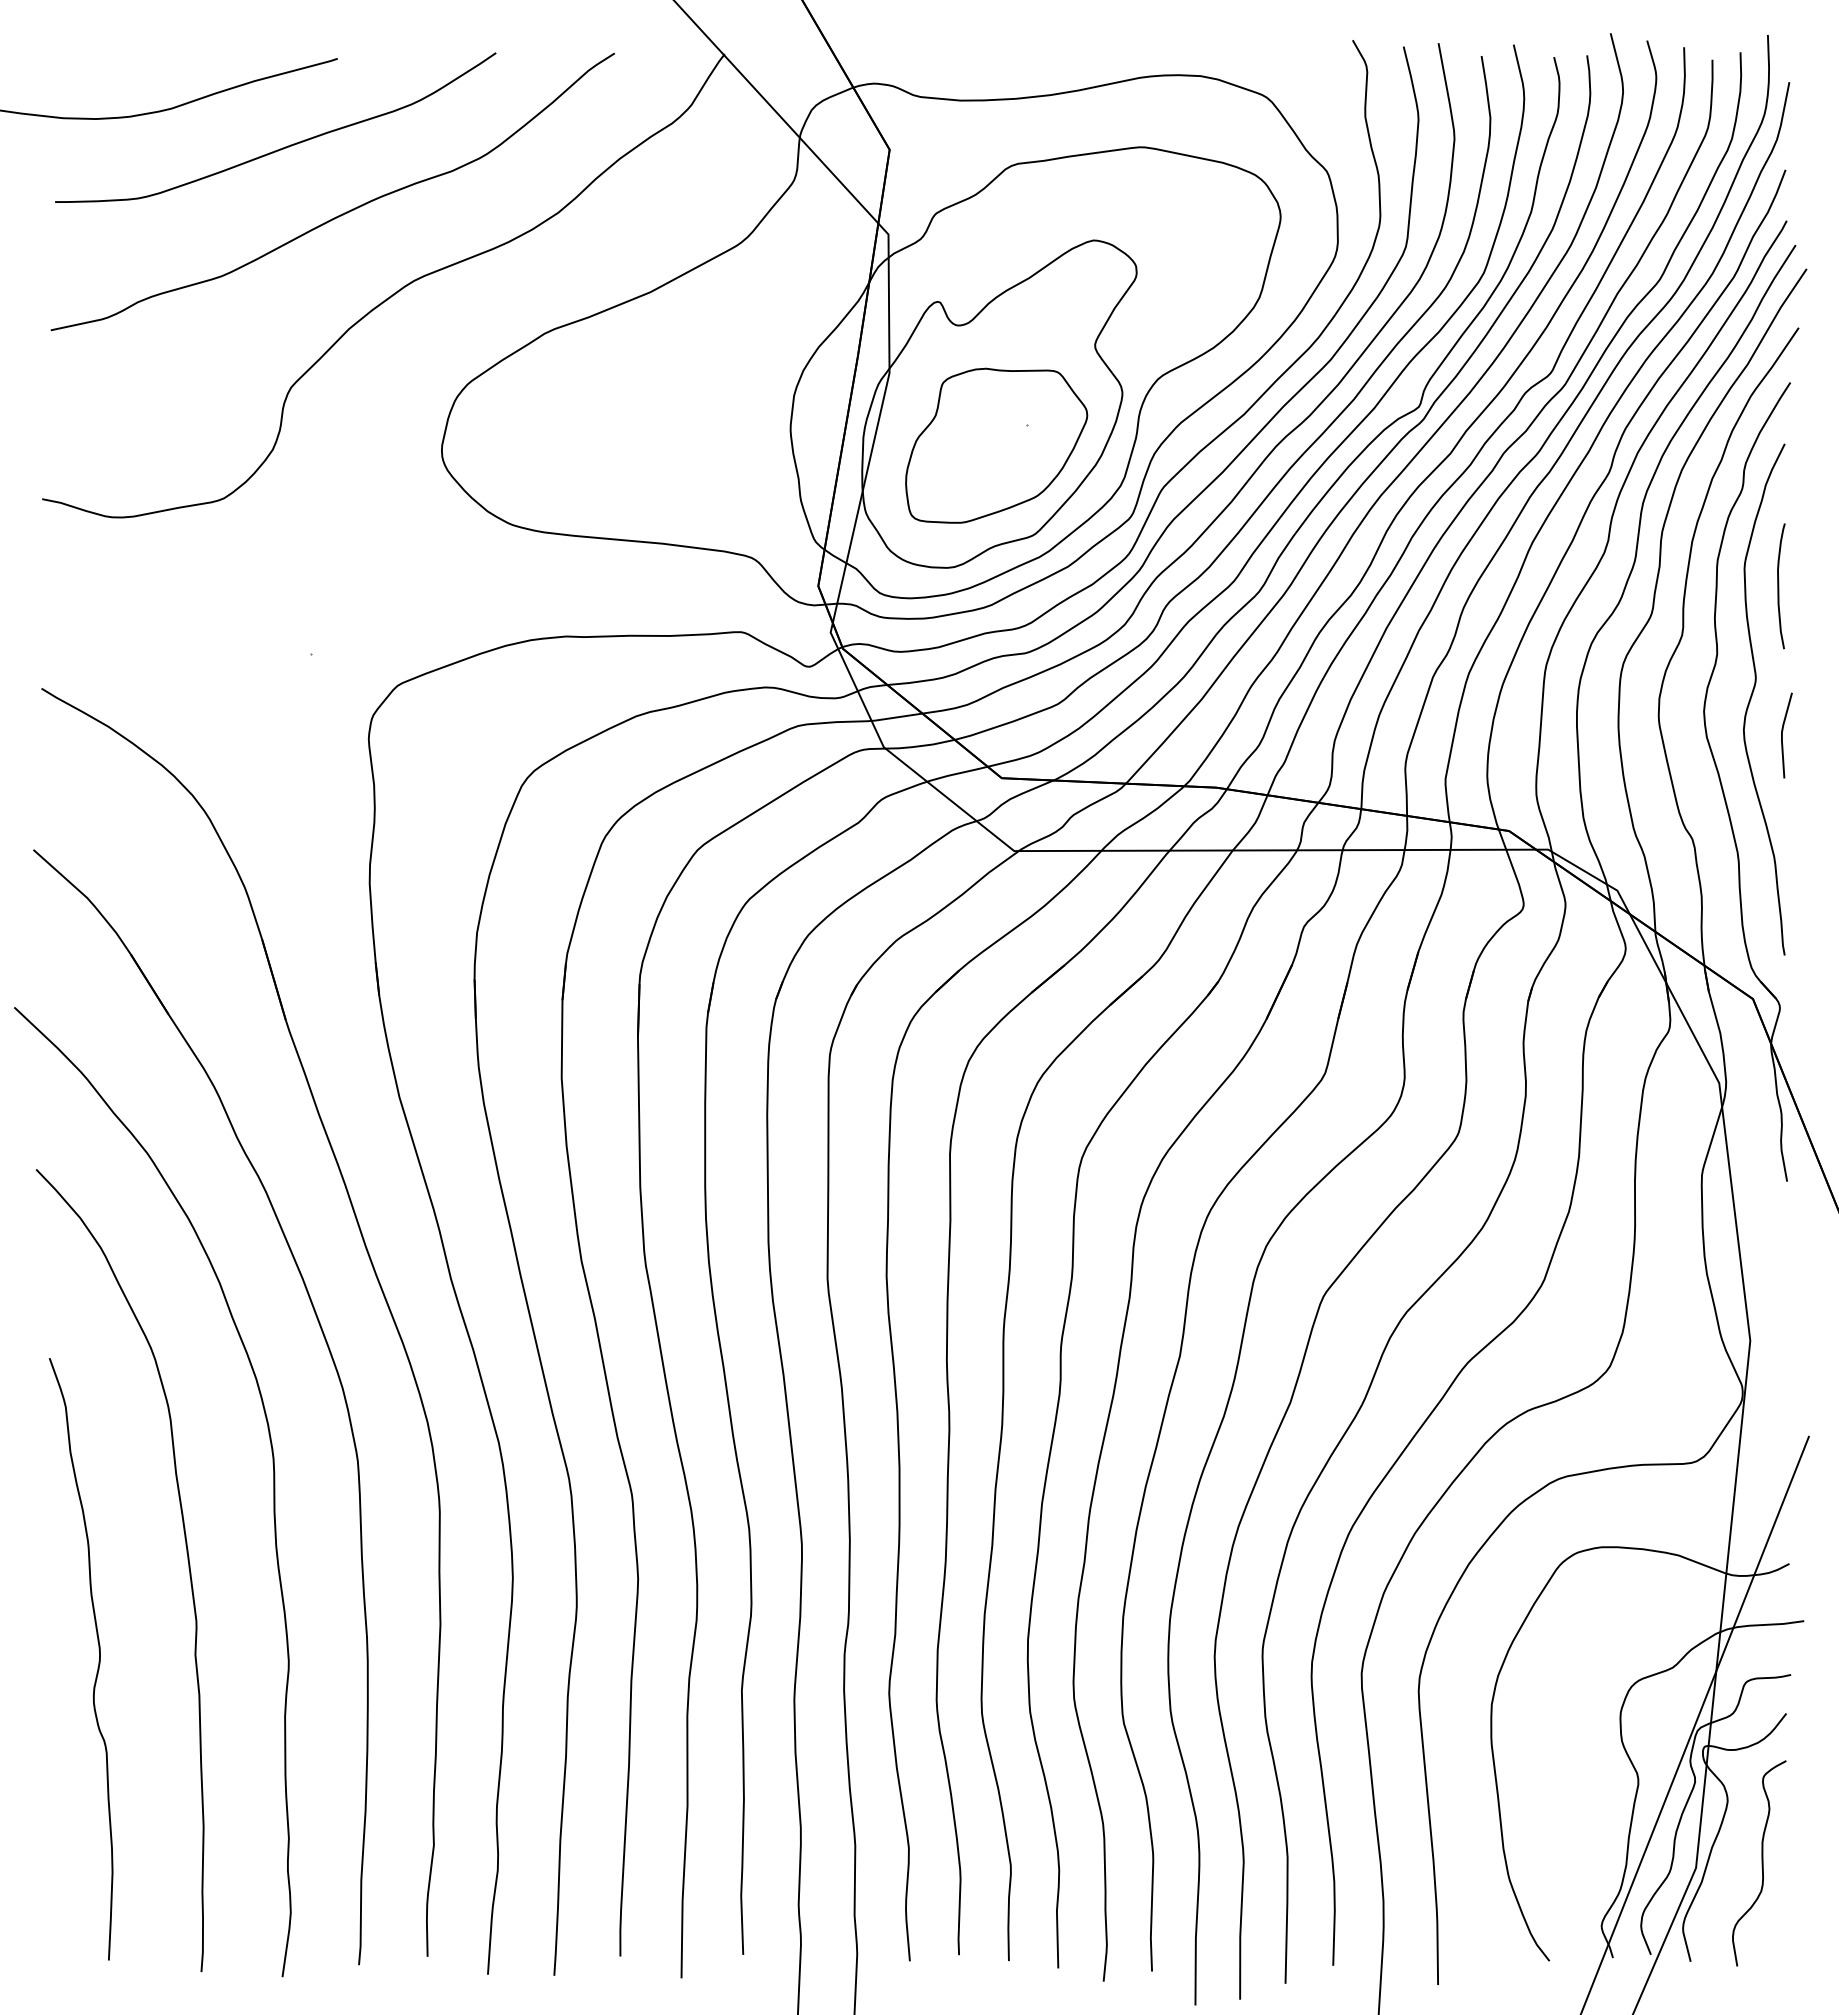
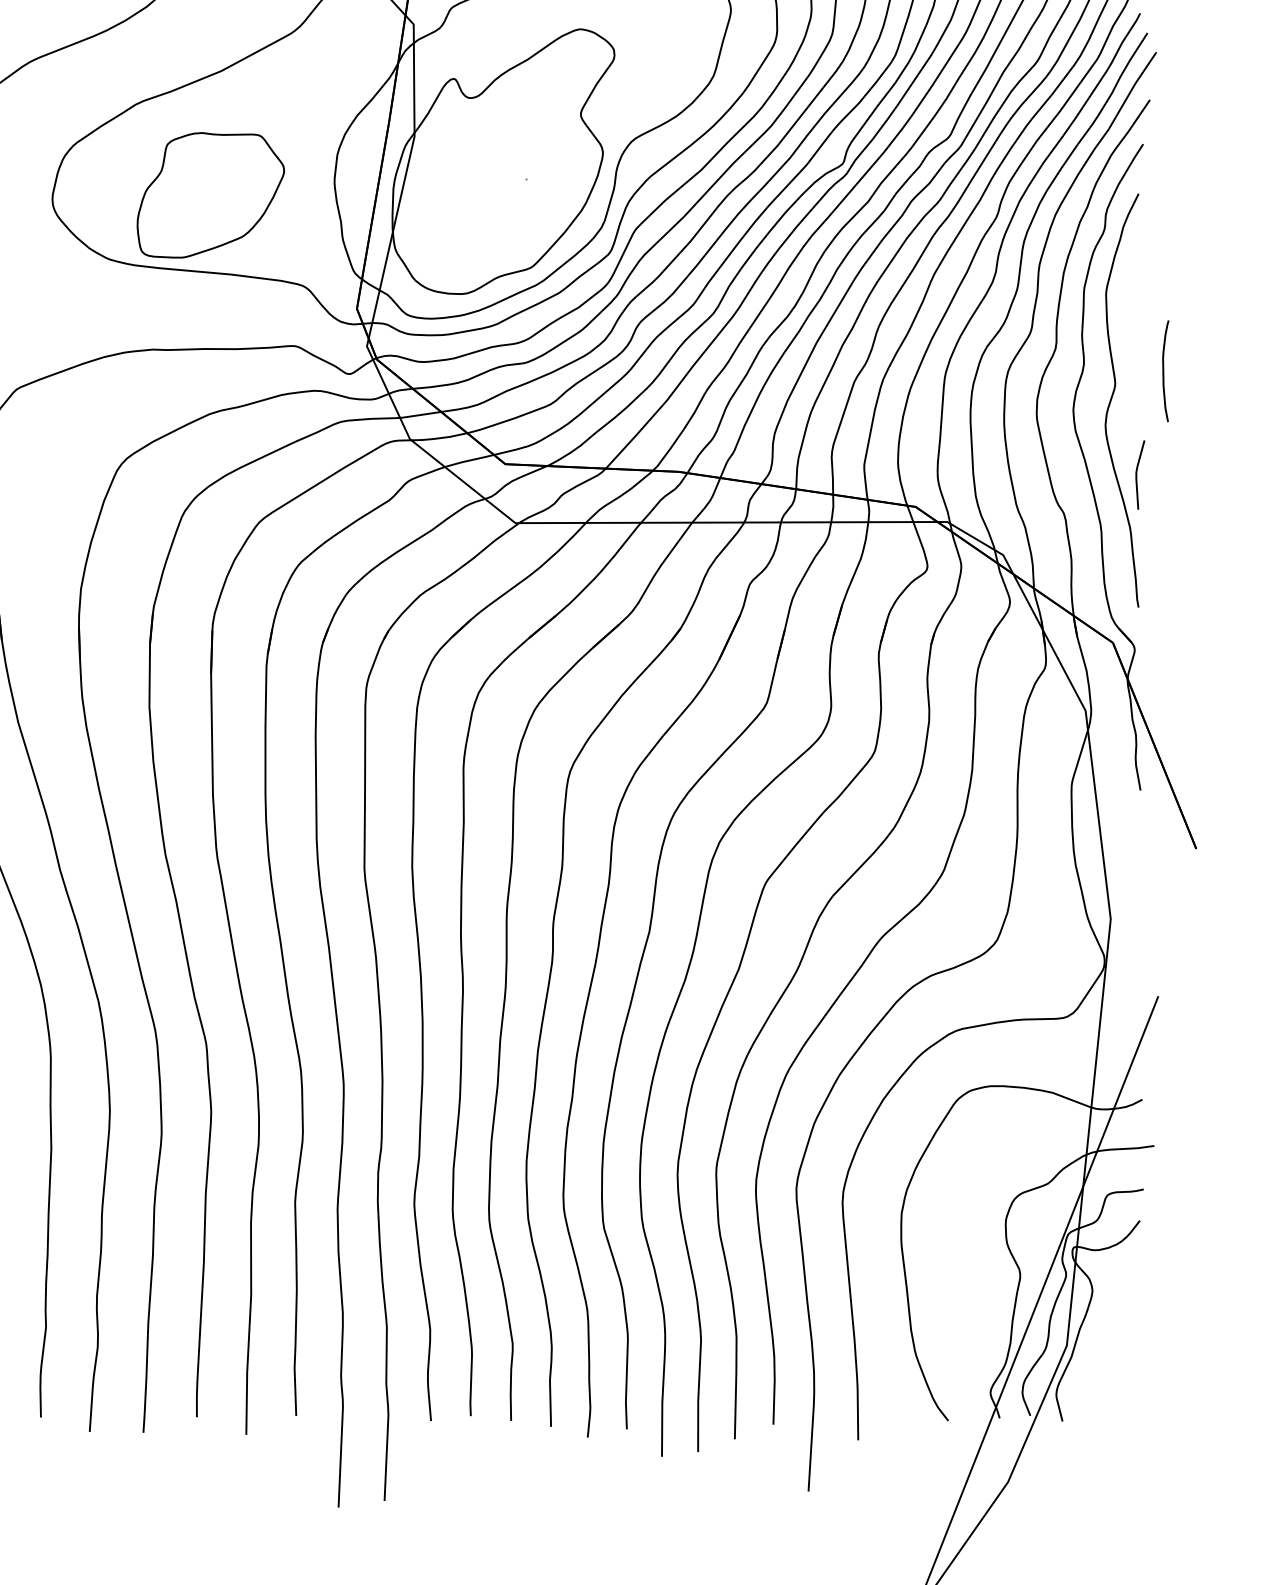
part: (996, 445) -> (210, 195), moved
curve: (1779, 586) -> (1164, 371), moved
line: (1782, 735) -> (1136, 474), moved
curve: (1761, 1863) -> (1119, 1341), removed

